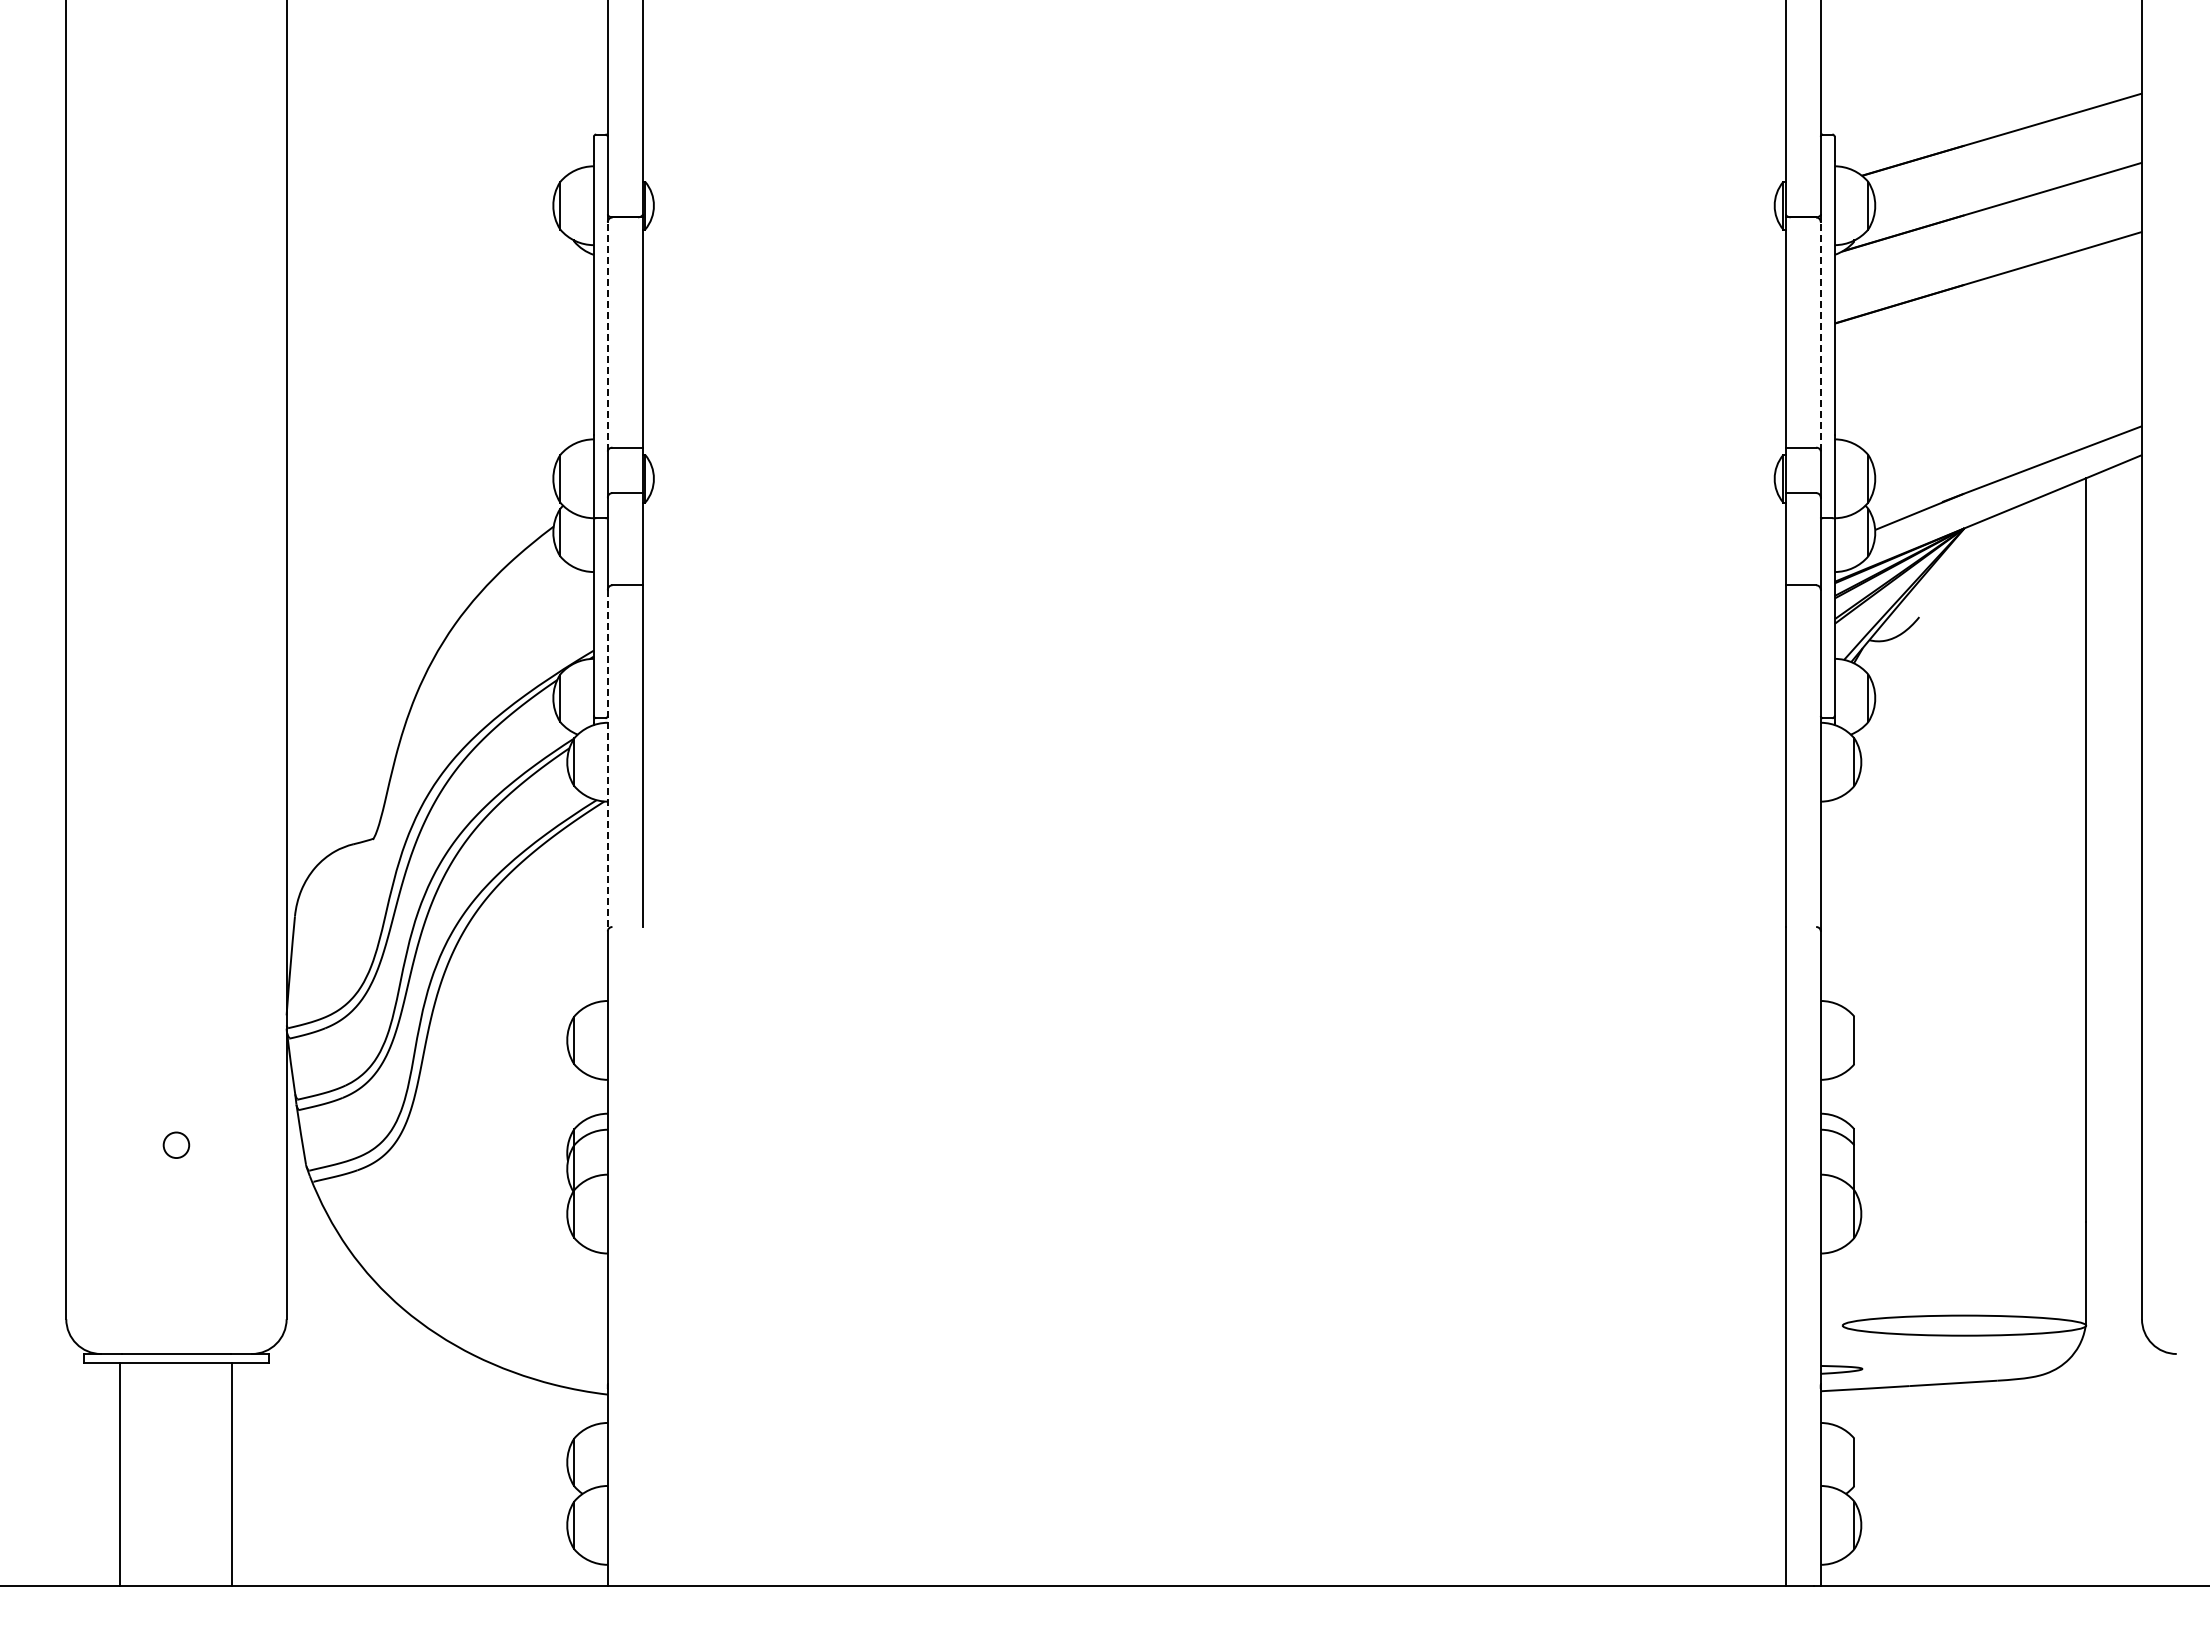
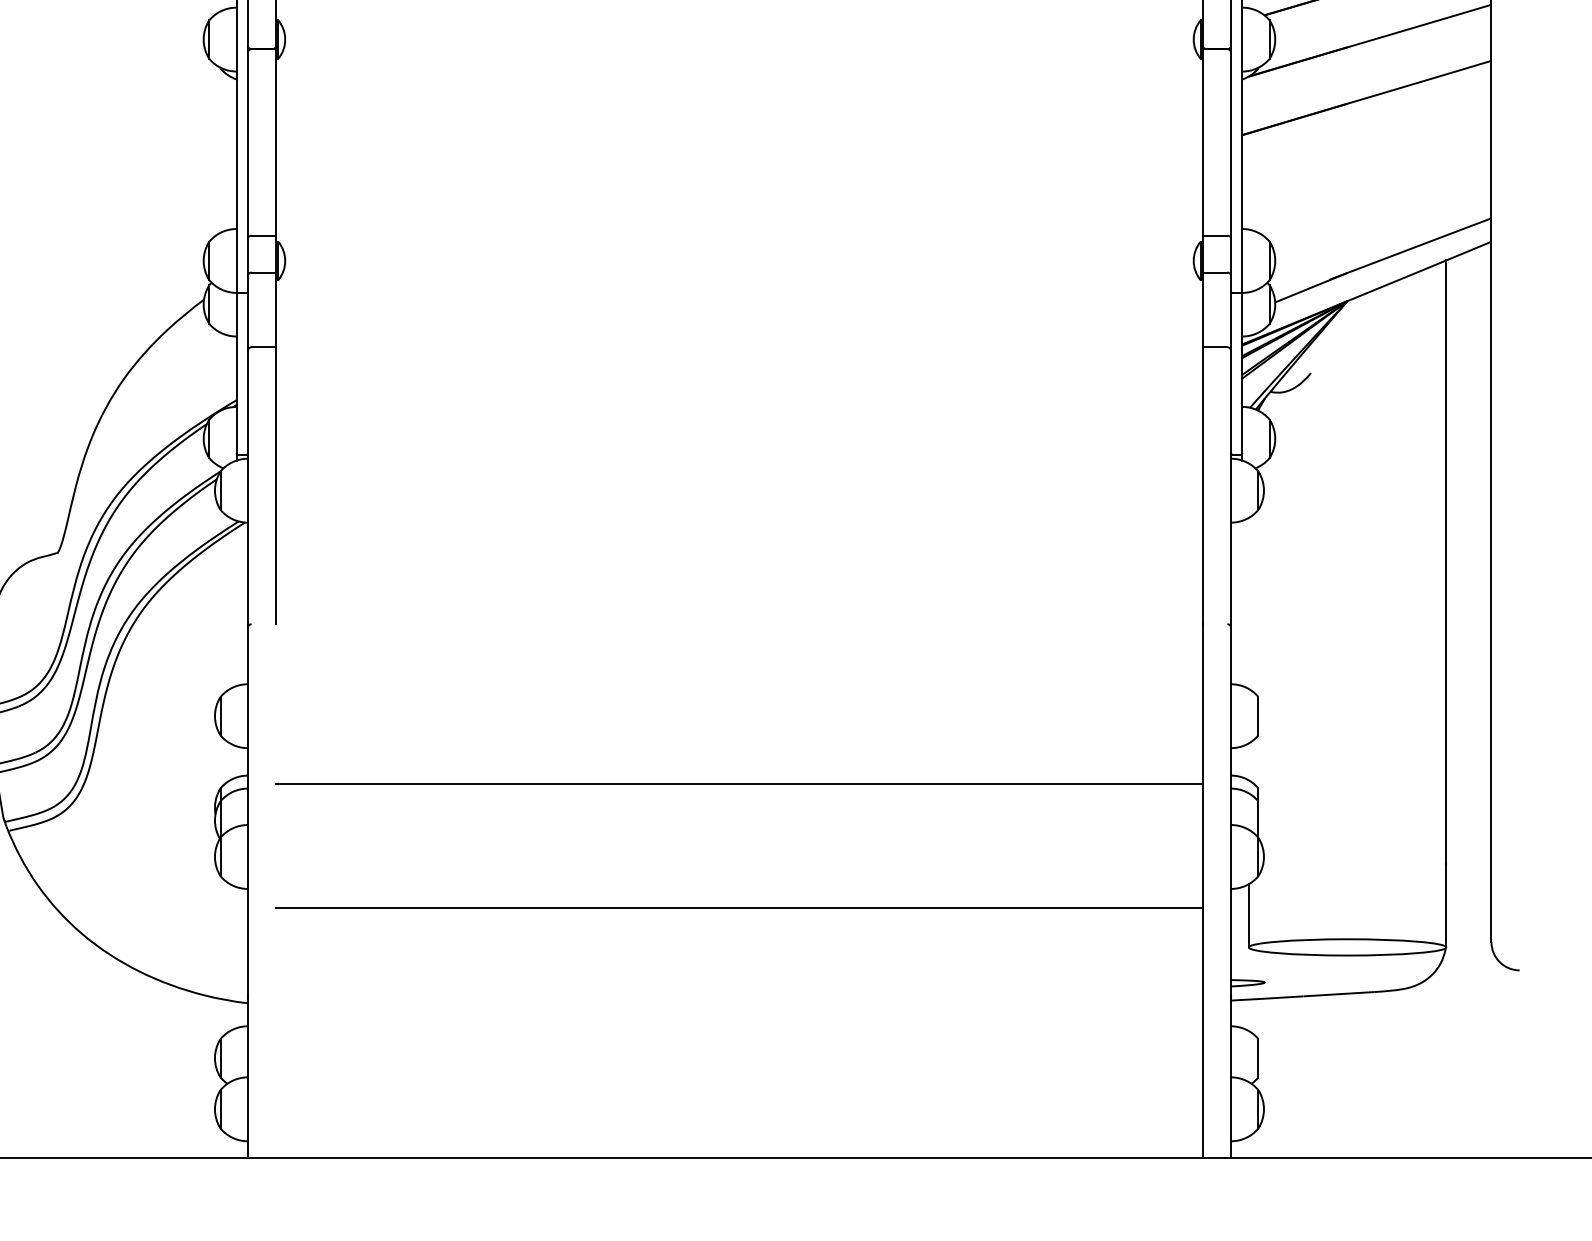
line: (607, 336) -> (247, 145), dashed -> solid
line: (1820, 336) -> (1230, 145), dashed -> solid
line: (607, 760) -> (247, 489), dashed -> solid
line: (1213, 1123) -> (738, 783), added
line: (1213, 1277) -> (738, 908), added
line: (1842, 1286) -> (1248, 915), added

